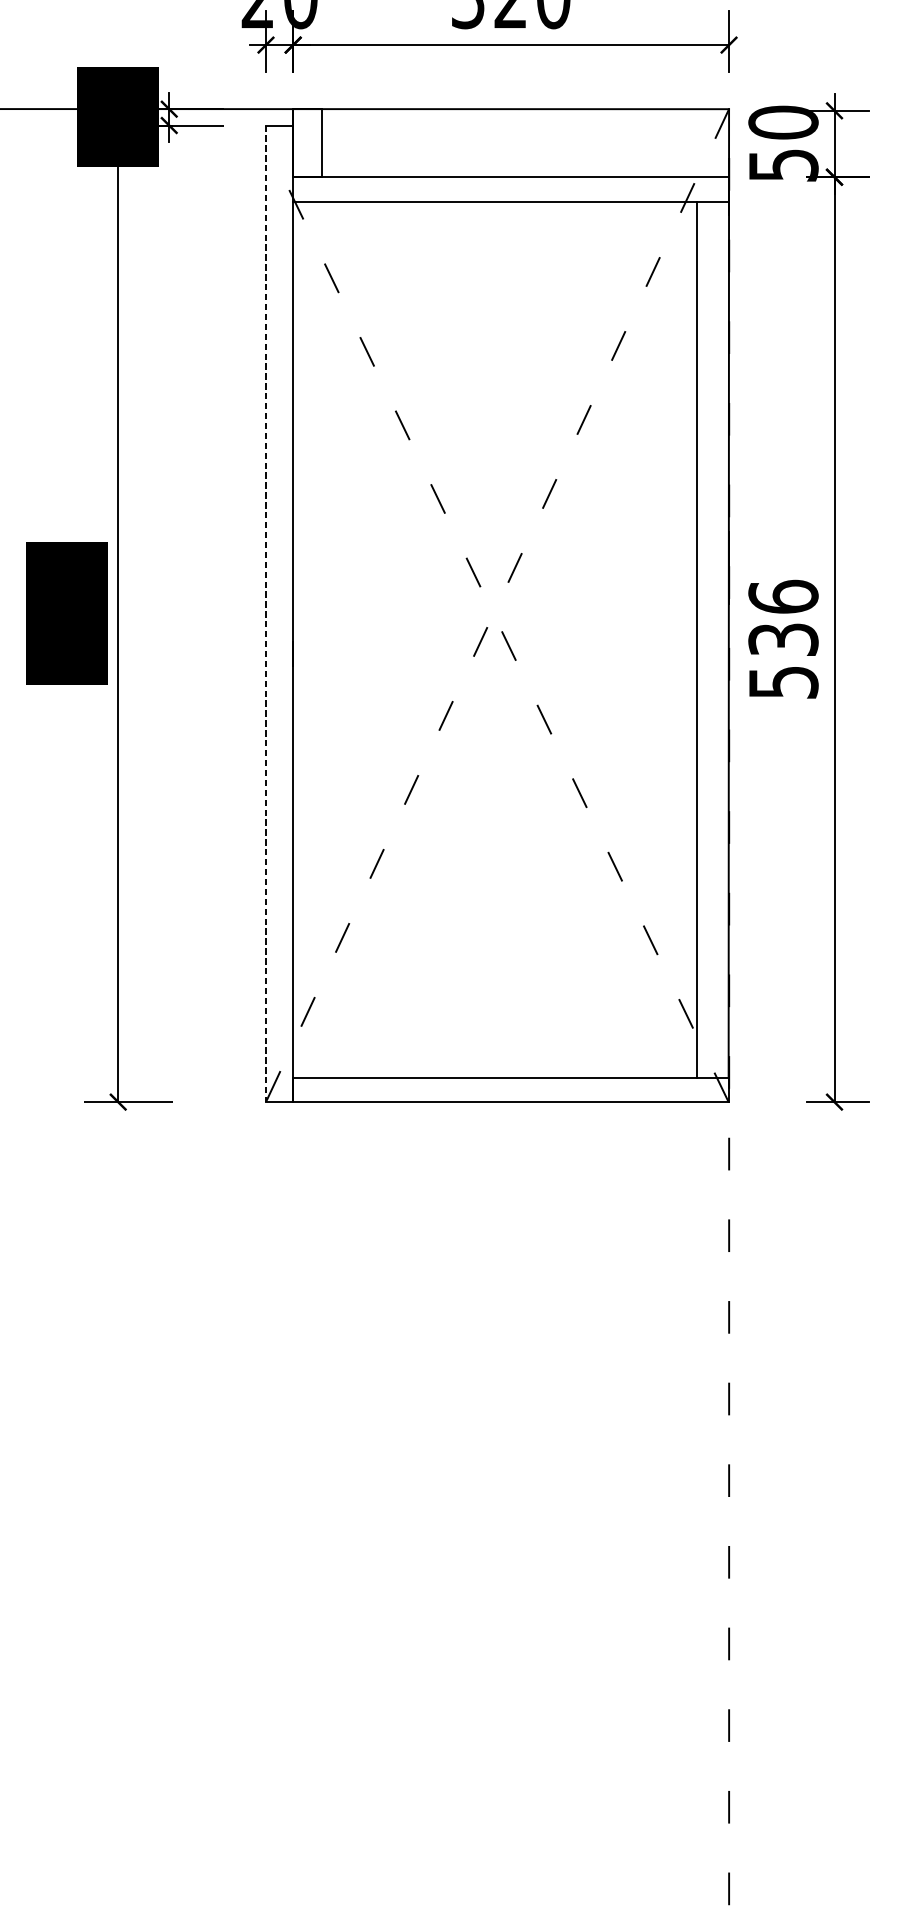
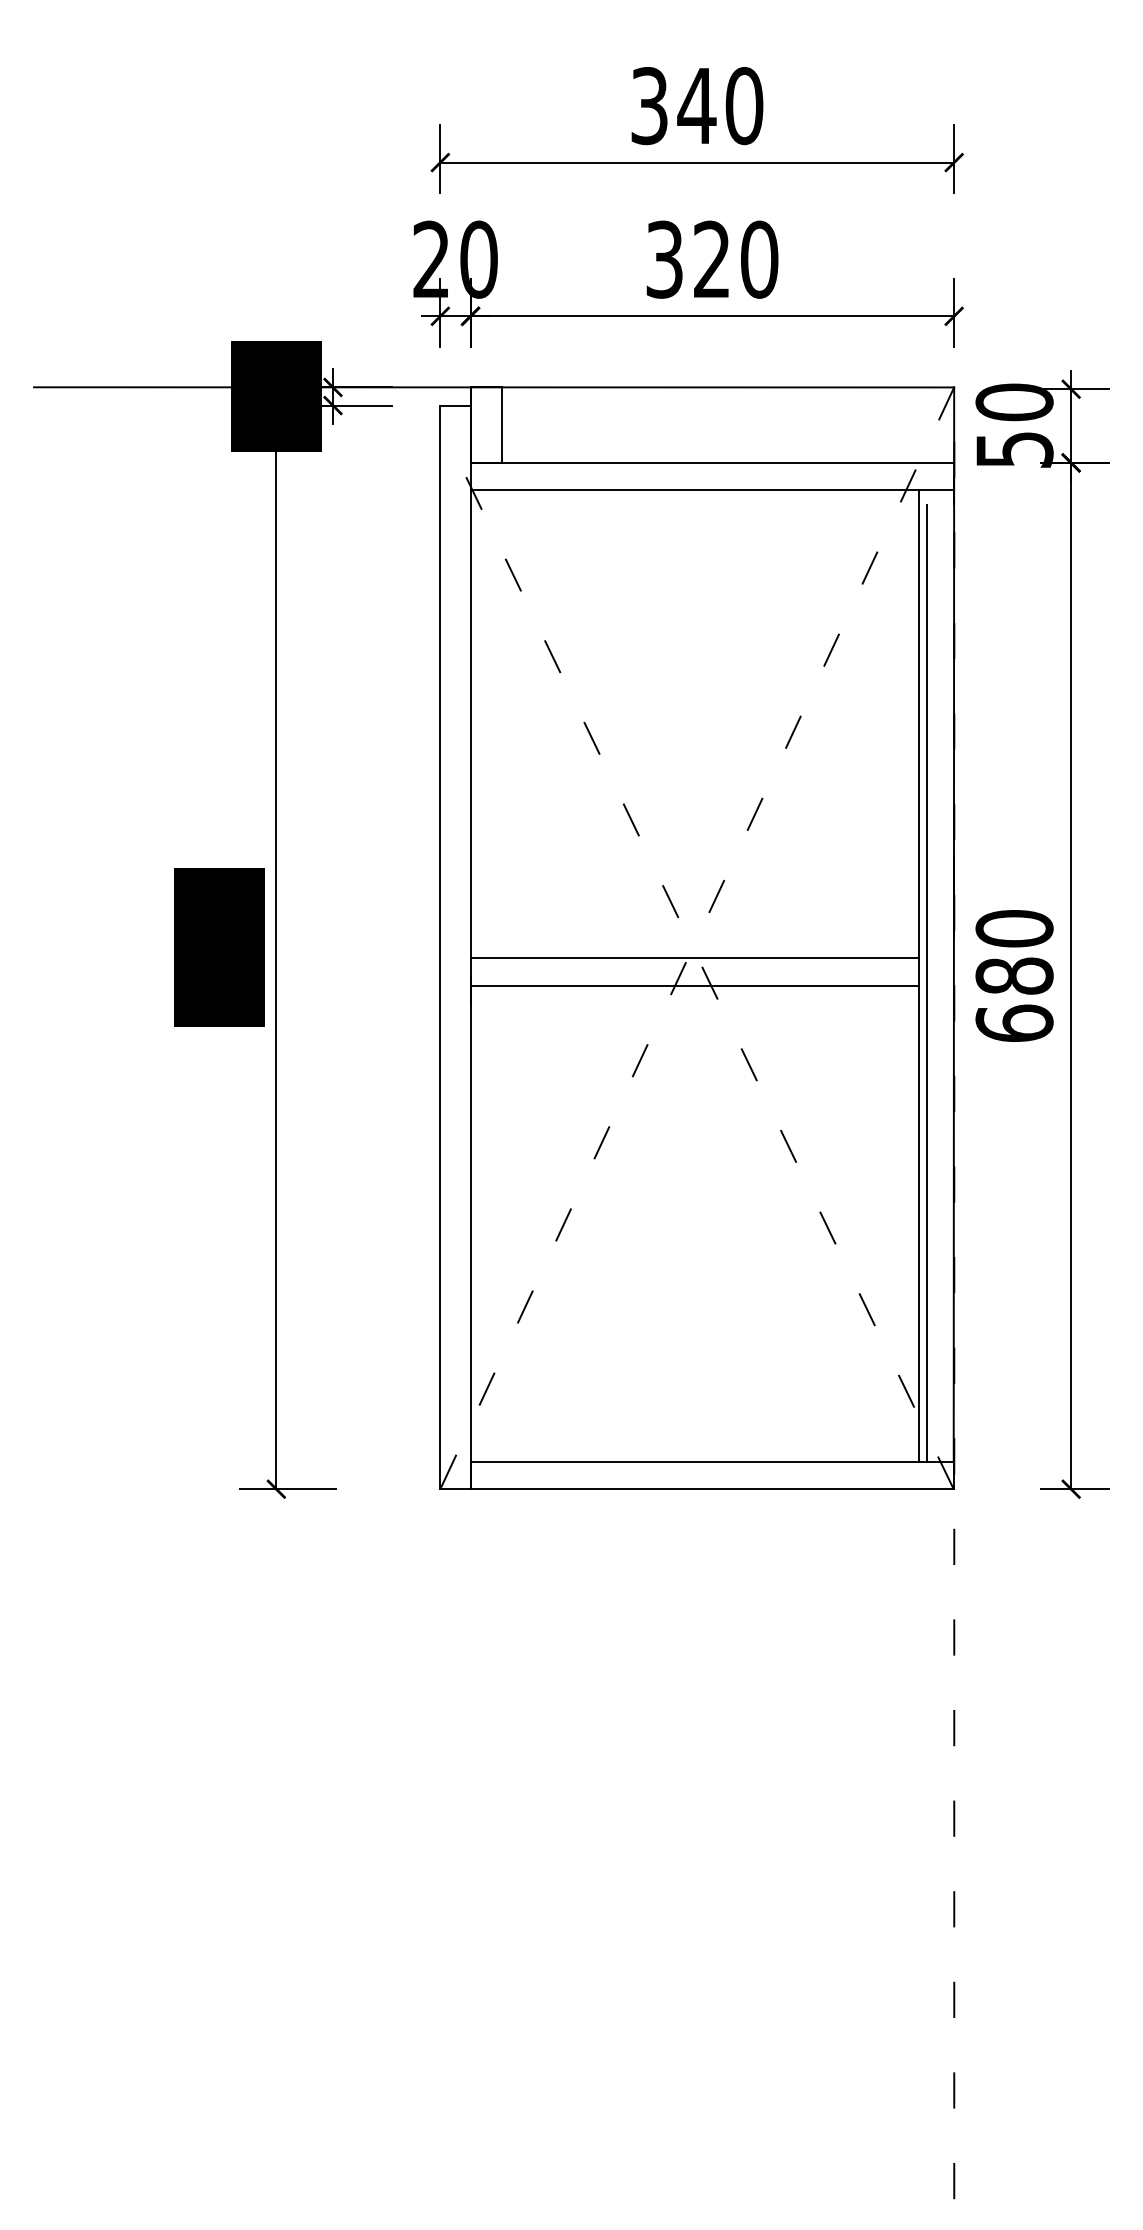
line: (266, 613) -> (440, 947), dashed -> solid
line: (495, 623) -> (694, 958), added
text: (783, 639) -> (1014, 975), 536 -> 680
line: (704, 646) -> (926, 983), added
line: (495, 648) -> (694, 985), added

